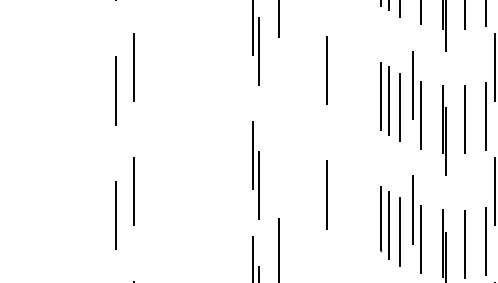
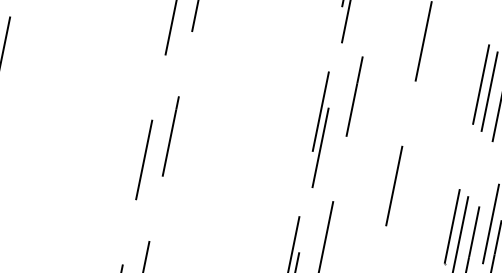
line: (278, 127) -> (354, 96), added
part: (255, 170) -> (319, 129), moved

